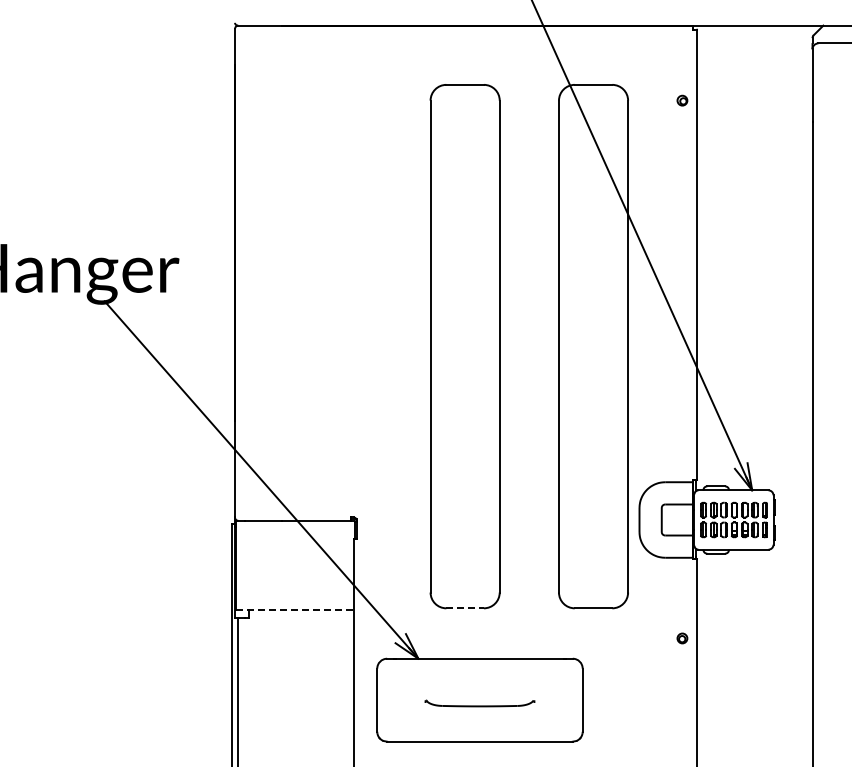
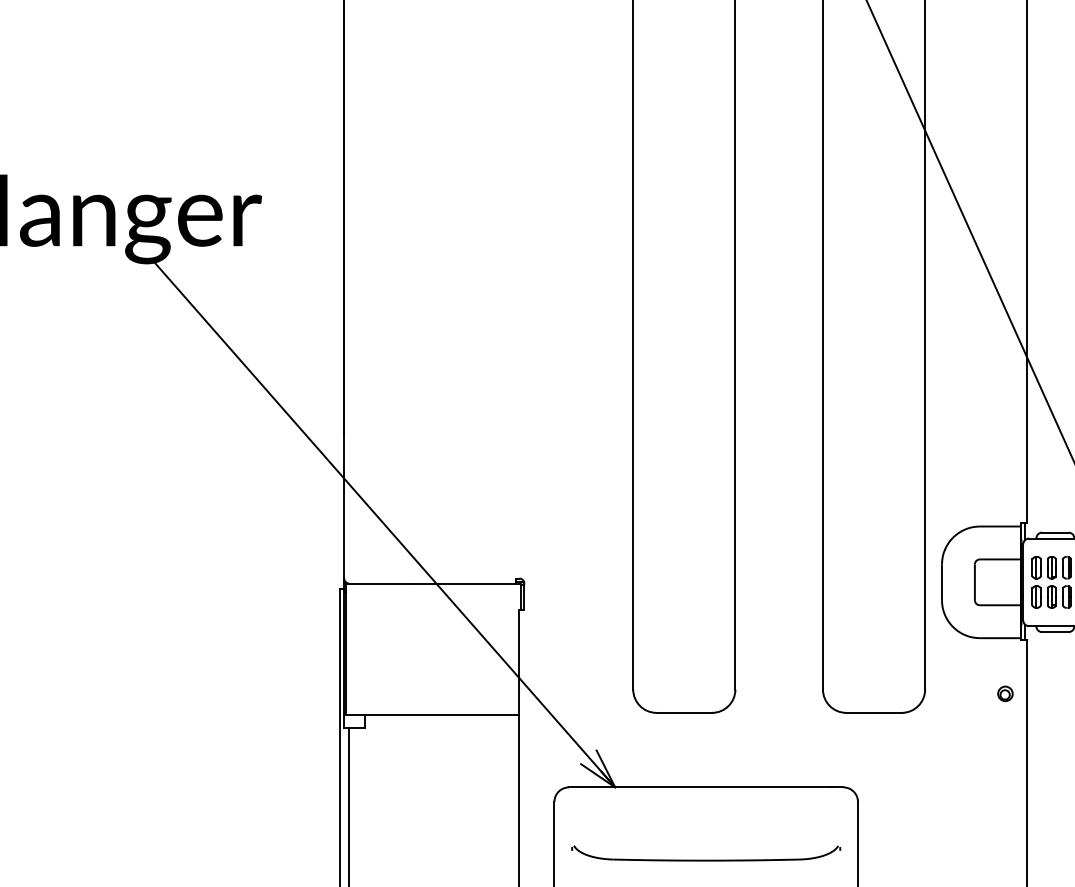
line: (465, 608) -> (684, 713), dashed -> solid
line: (294, 609) -> (432, 714), dashed -> solid
part: (682, 638) -> (1005, 693), moved
part: (479, 703) -> (705, 853), size x1.67

